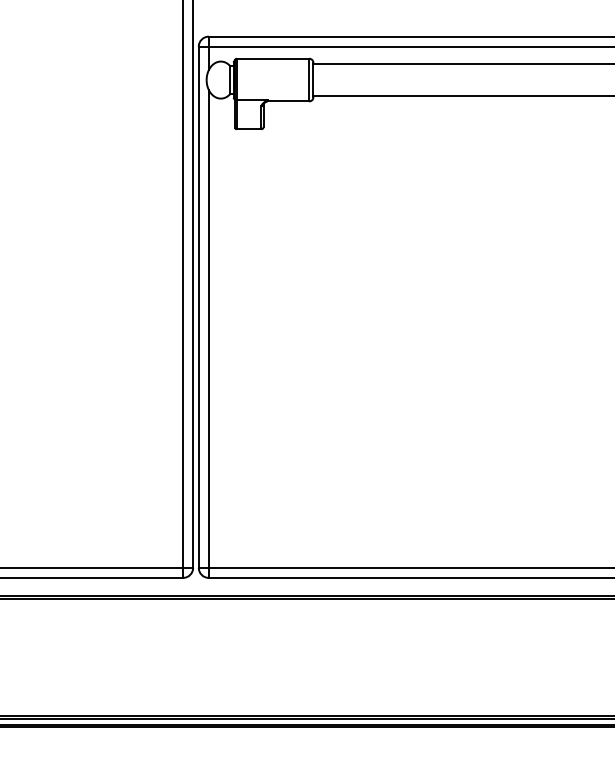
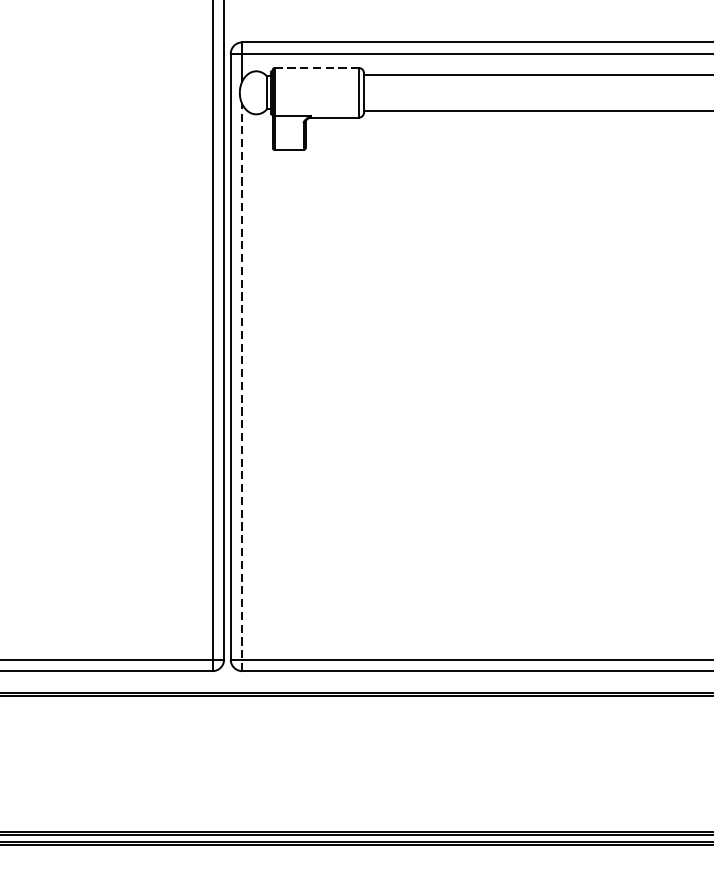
line: (273, 58) -> (317, 67), solid -> dashed
line: (208, 333) -> (241, 387), solid -> dashed

